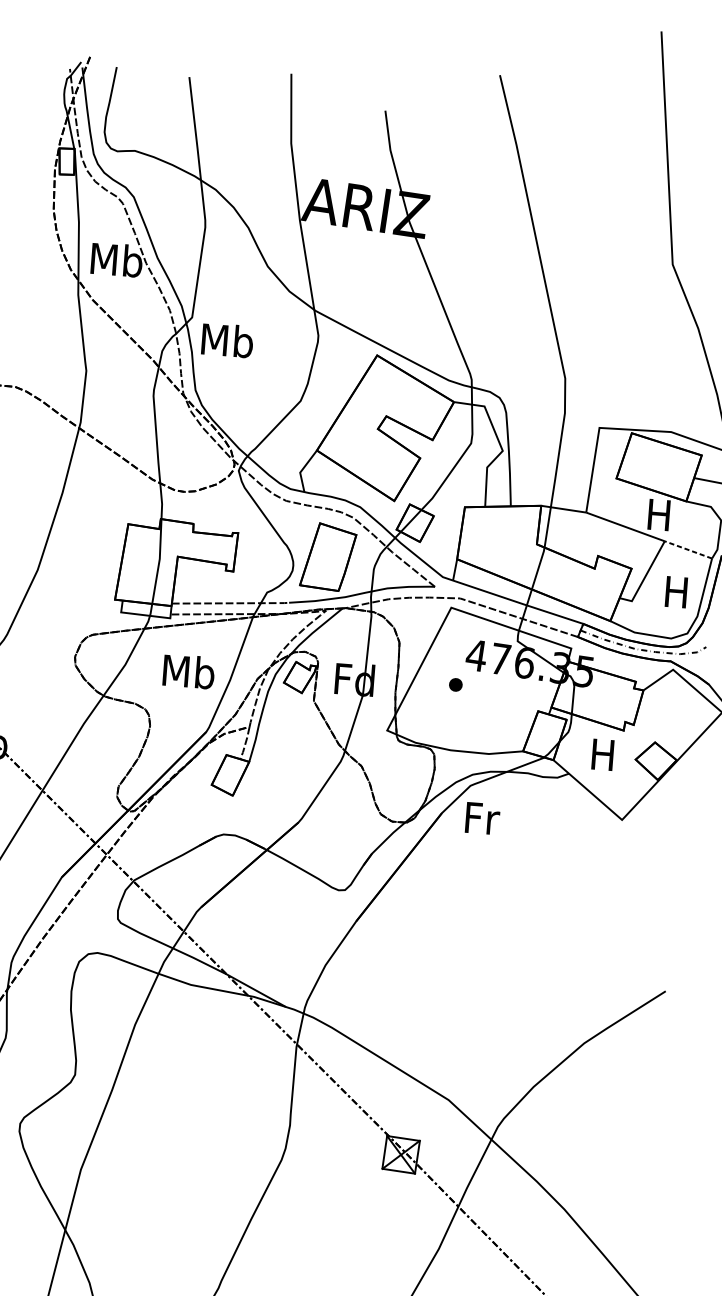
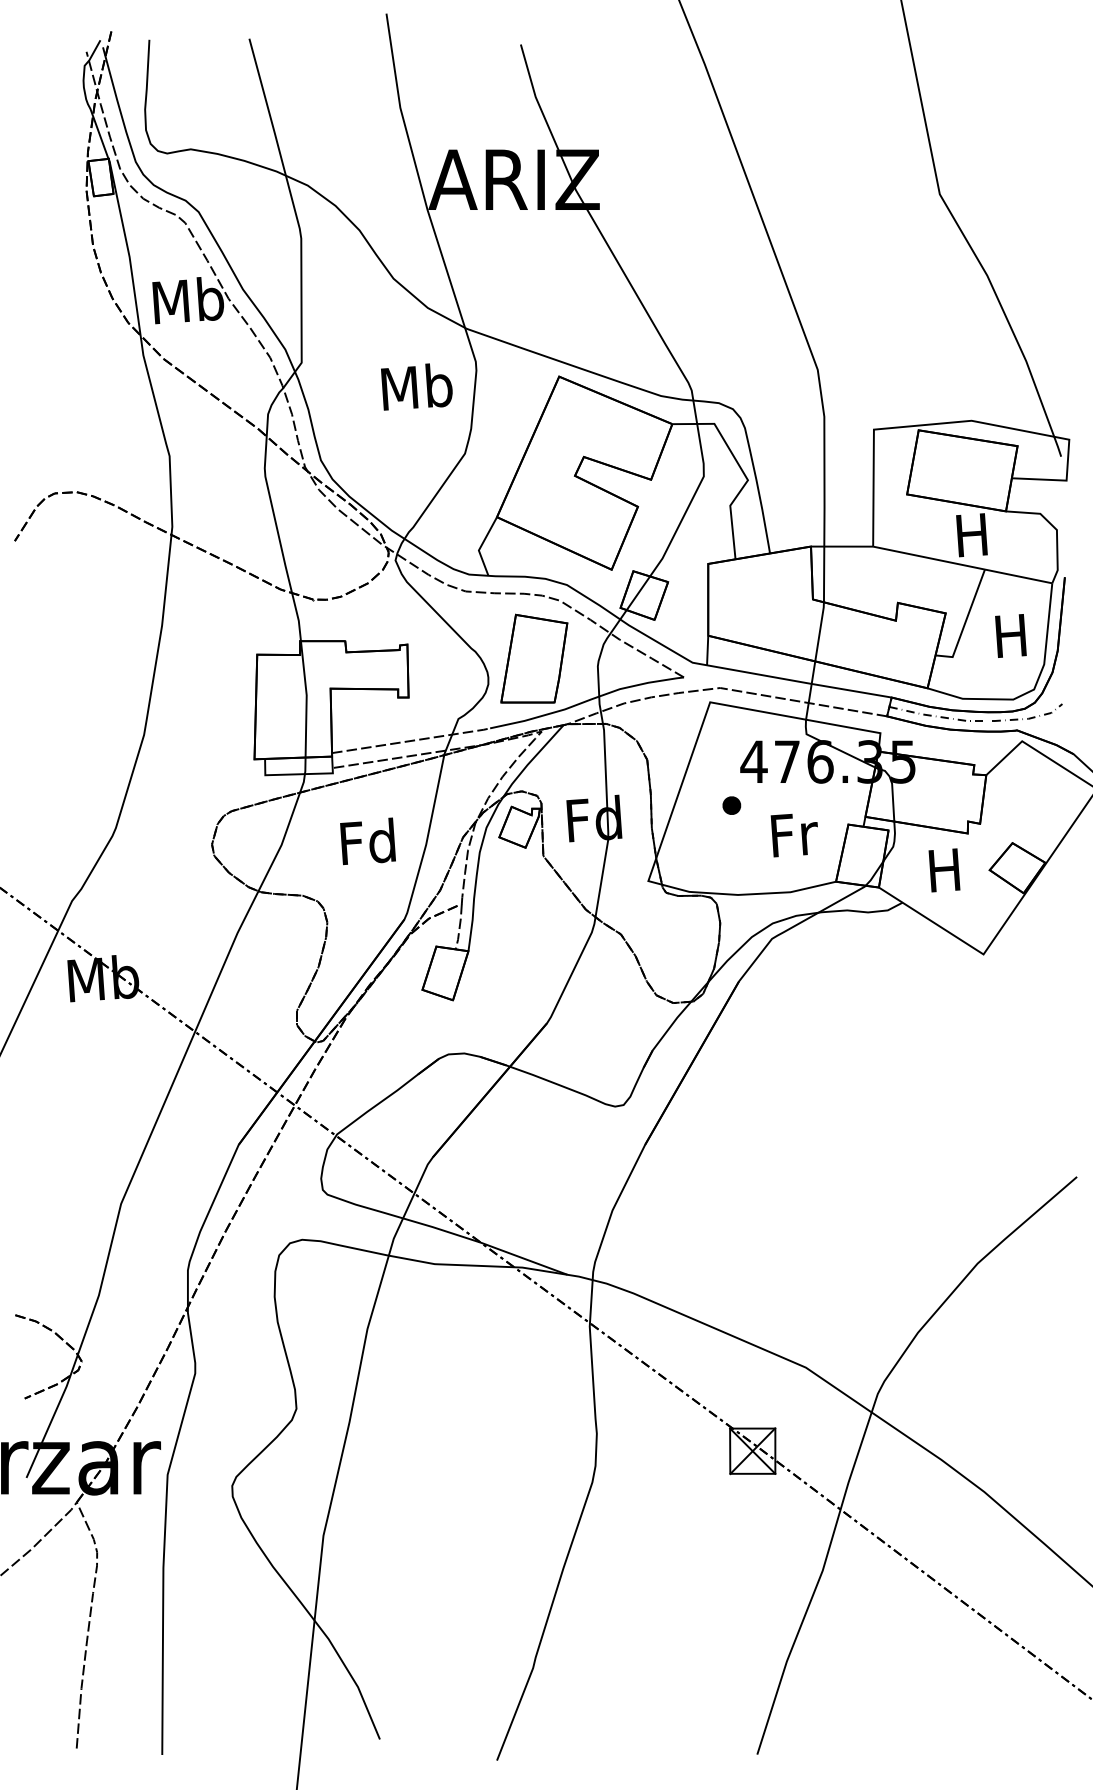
text: (227, 340) -> (416, 386), moved
line: (688, 549) -> (1018, 576), dashed -> solid
text: (188, 671) -> (368, 841), Mb -> Fd
text: (481, 818) -> (793, 835), moved

